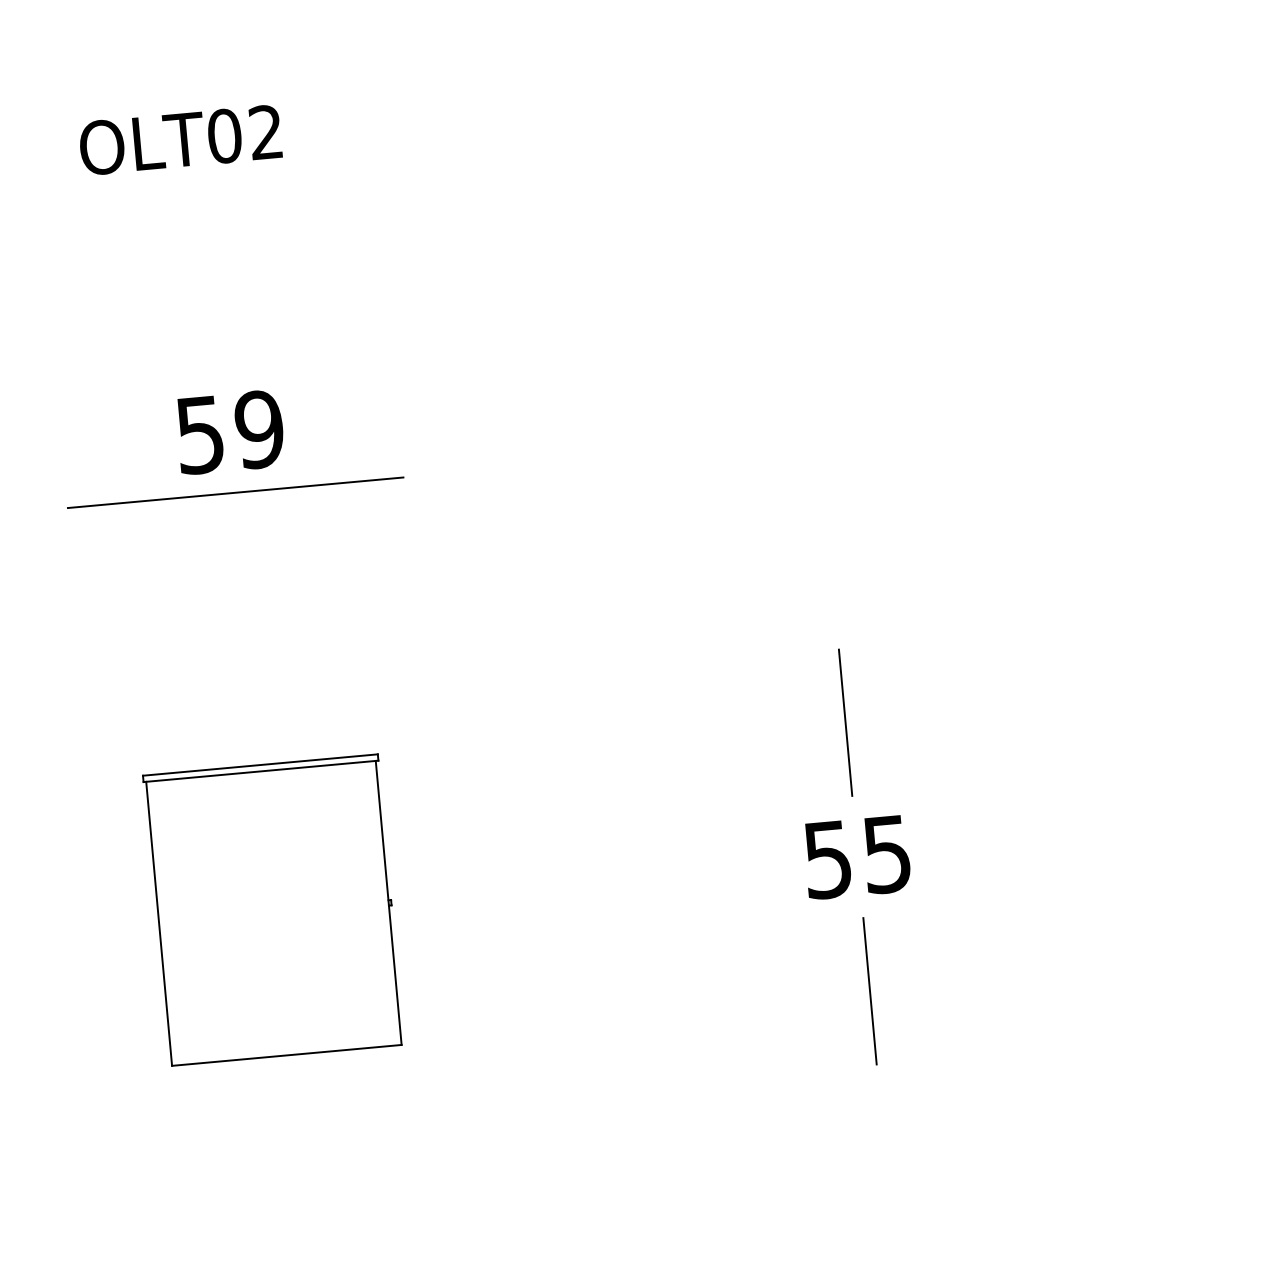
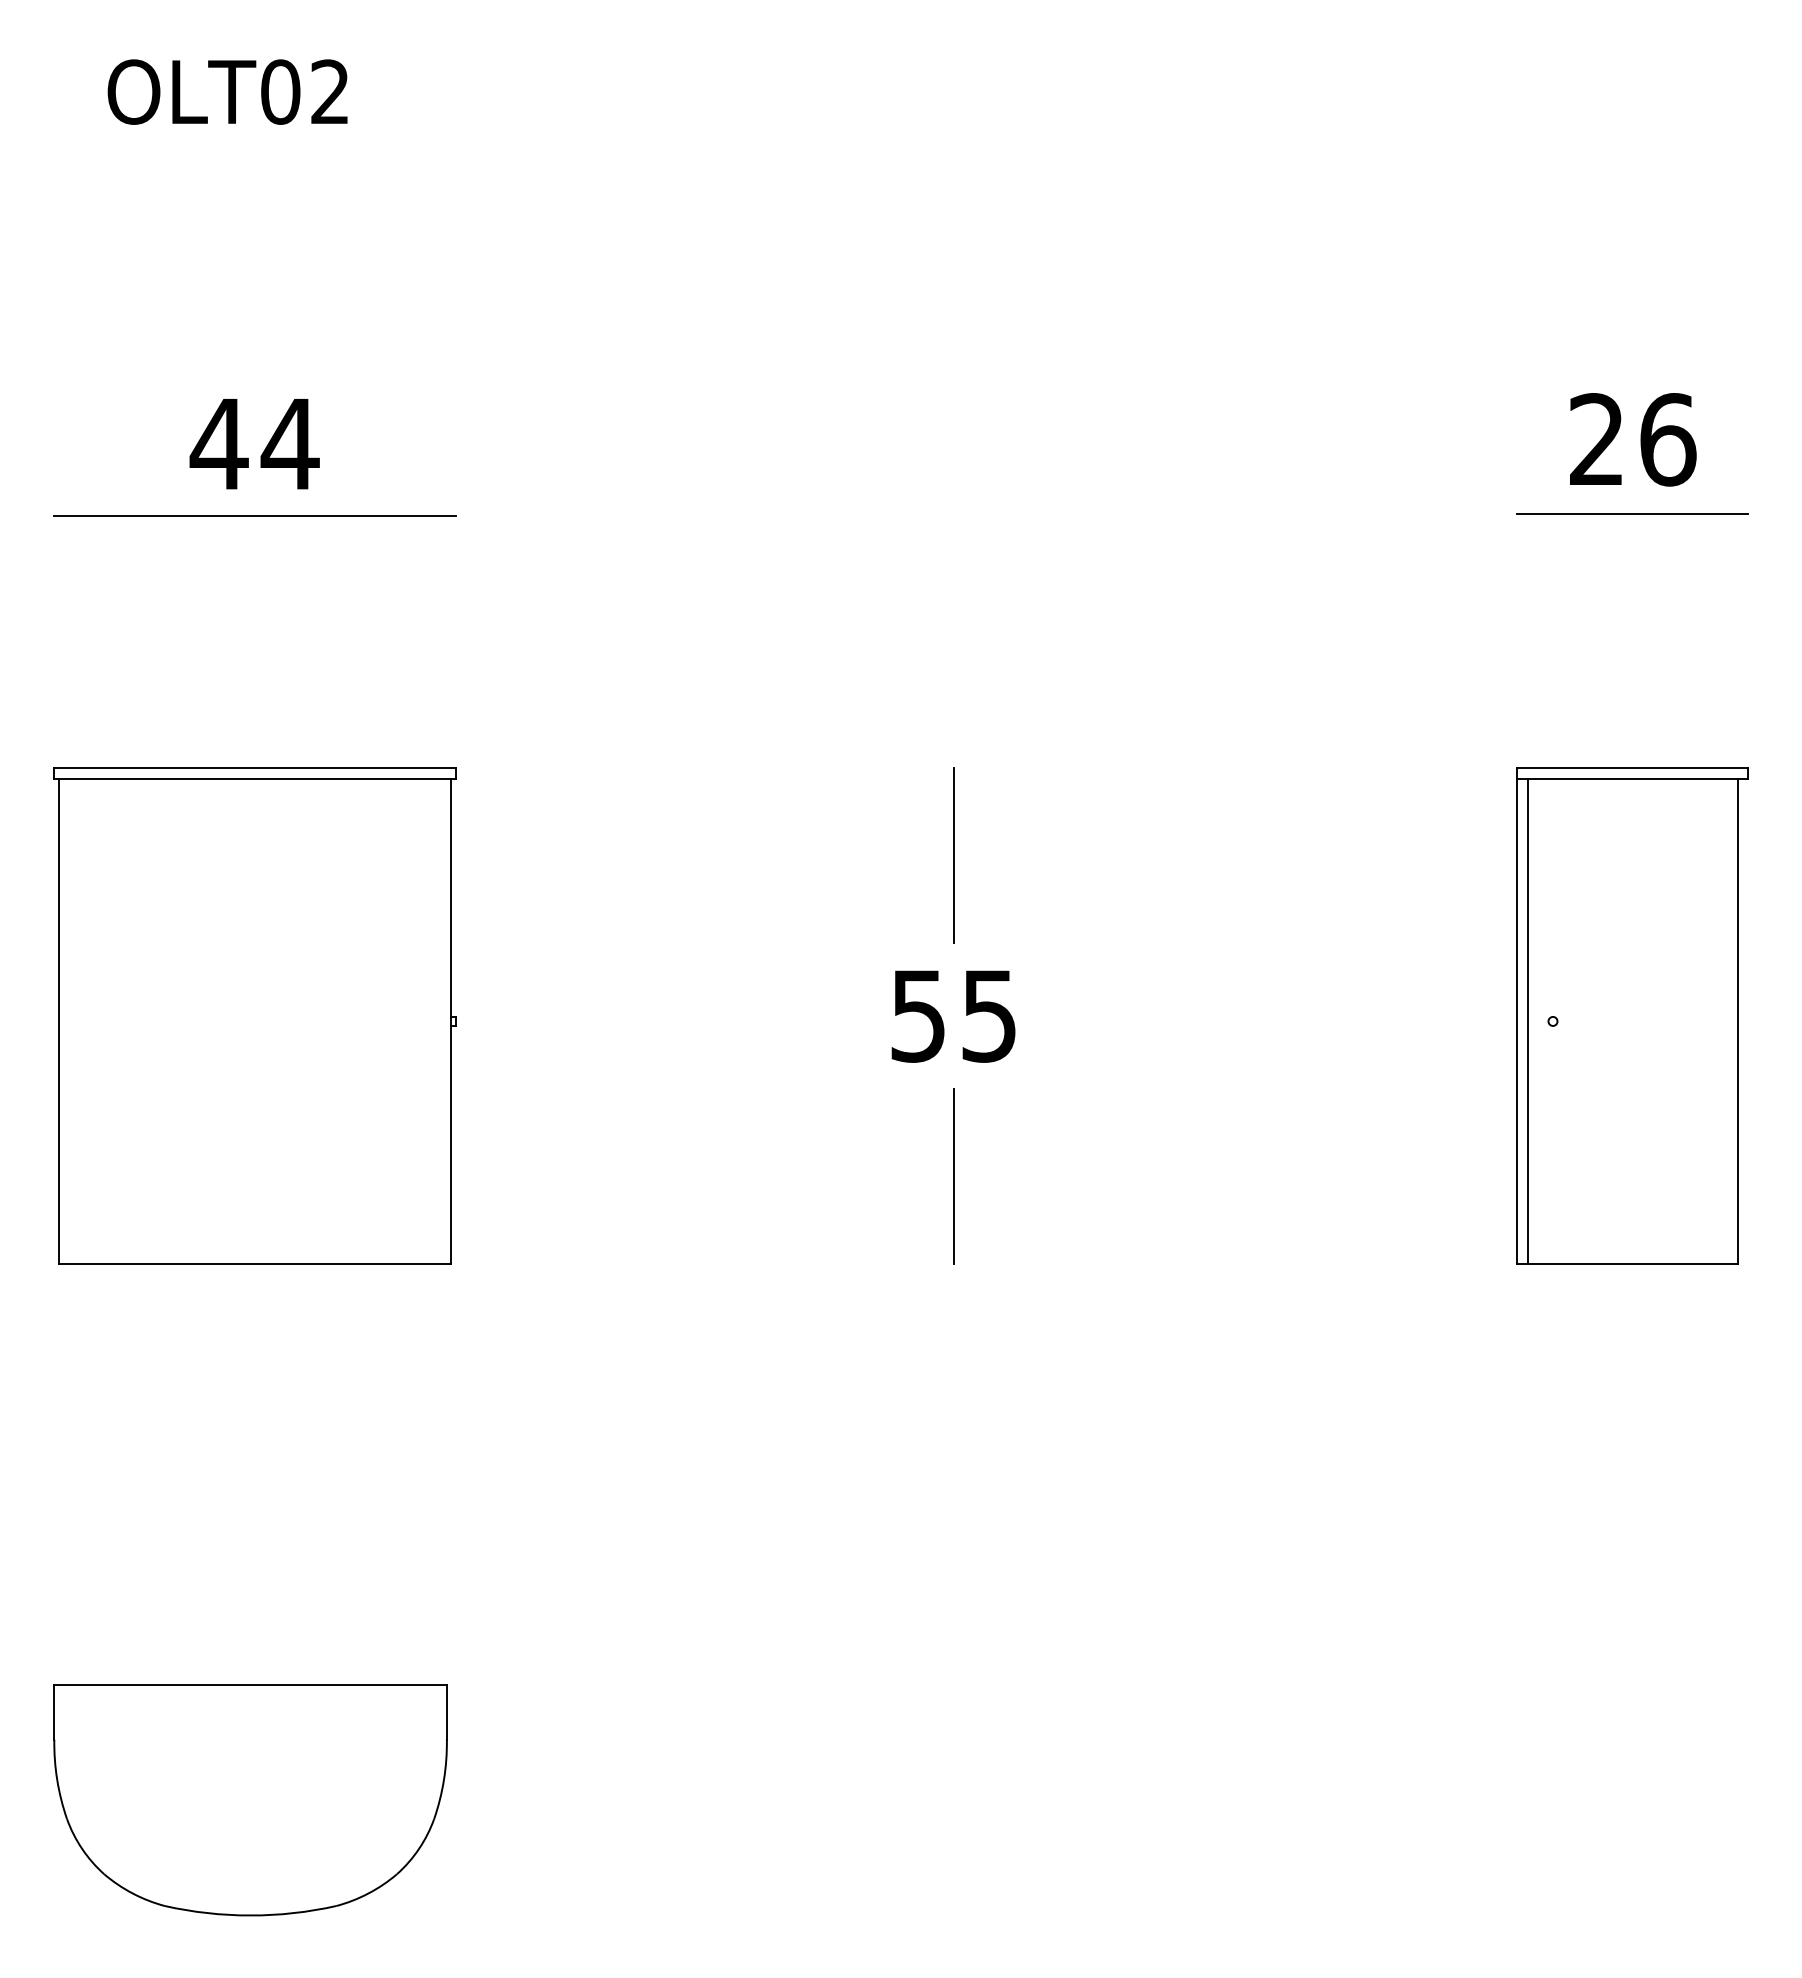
text: (229, 431) -> (254, 443), 59 -> 44
part: (273, 909) -> (254, 1015), size x1.43

